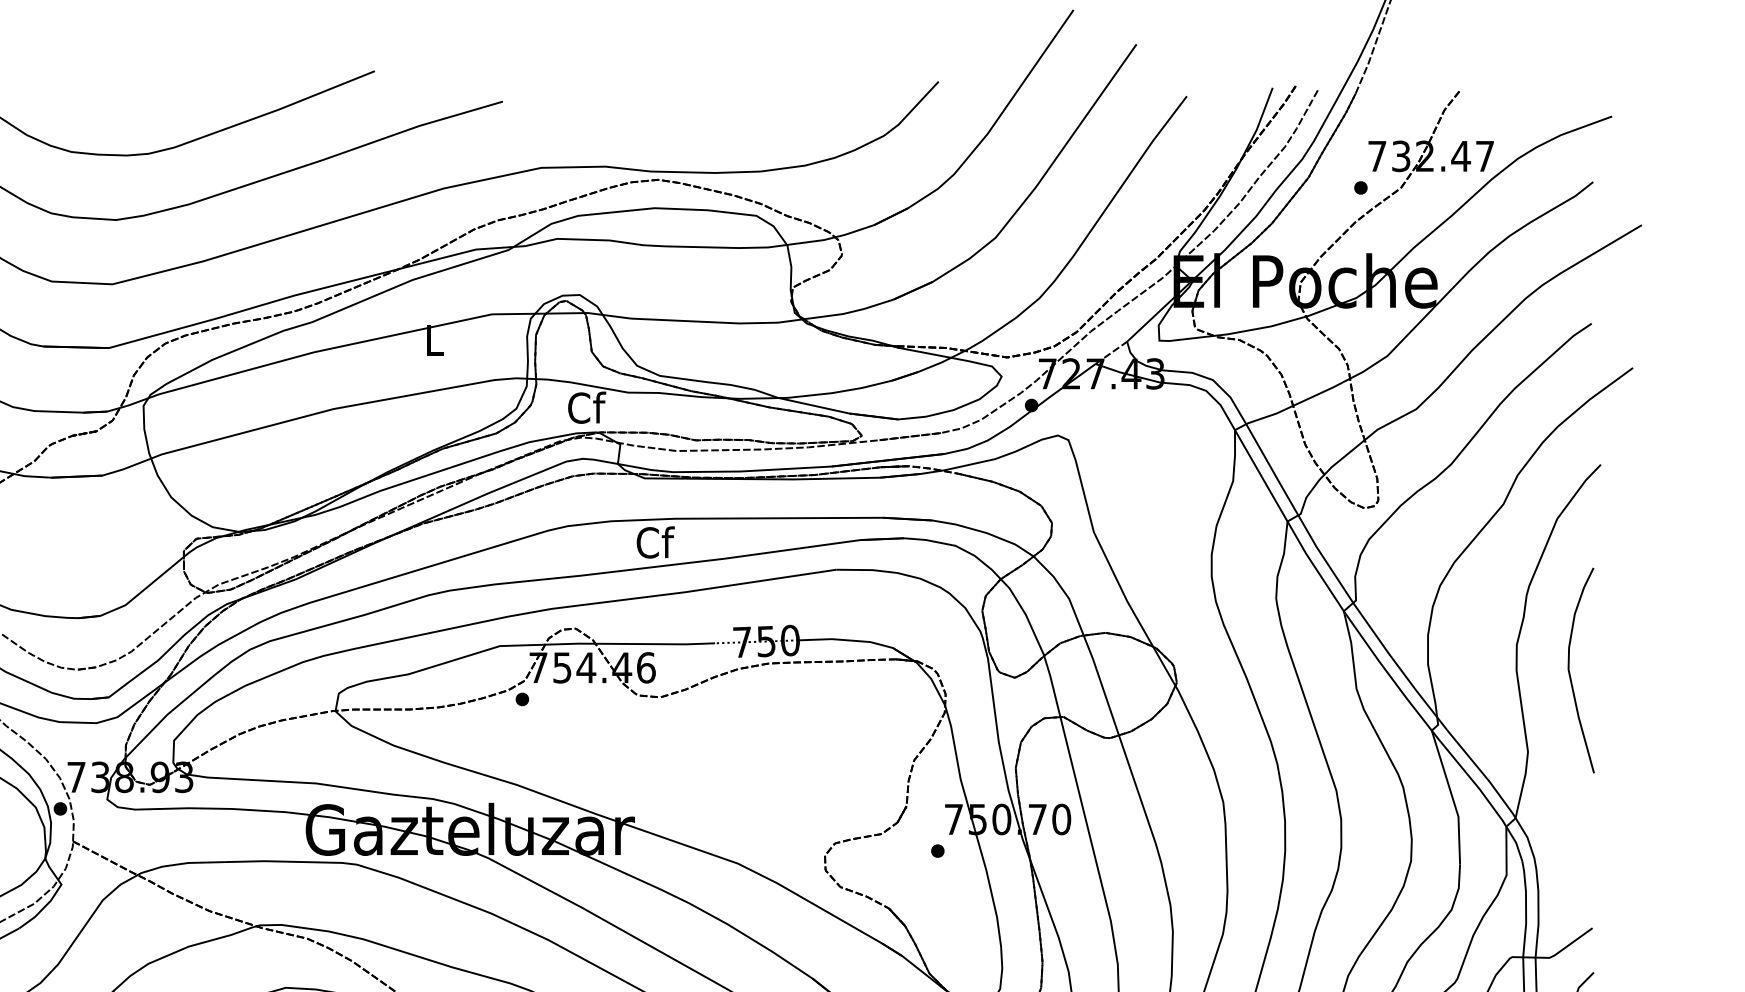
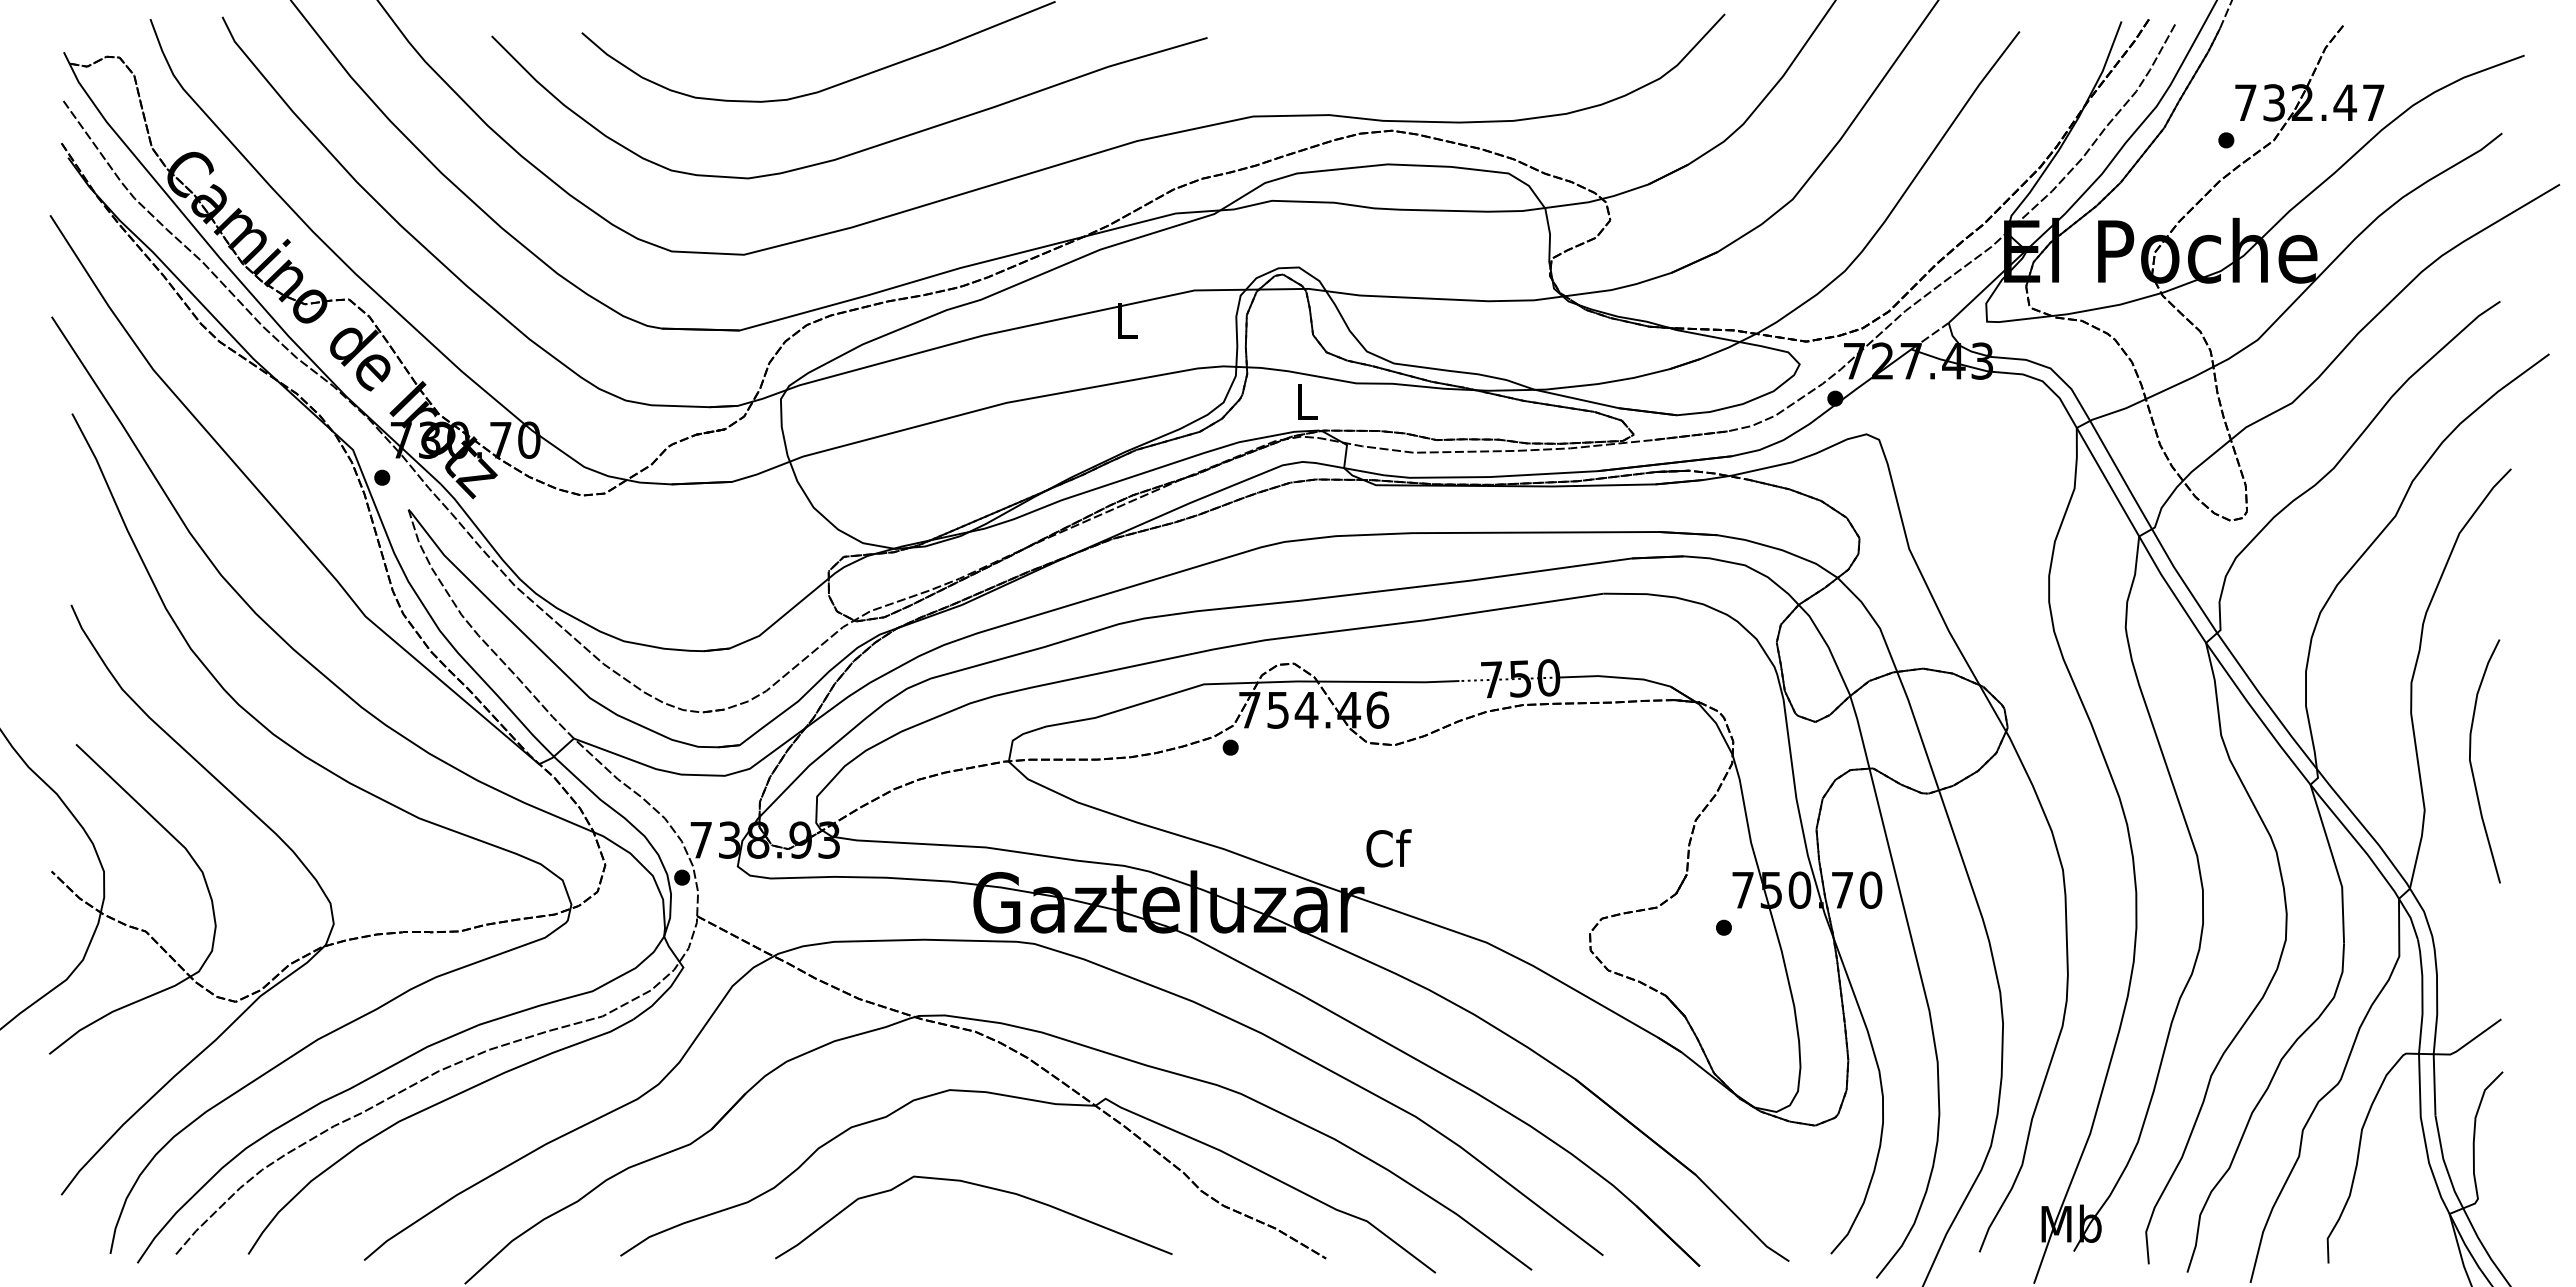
text: (587, 407) -> (1307, 401), Cf -> L
text: (655, 542) -> (1388, 848), moved
curve: (1569, 670) -> (2471, 761), moved

